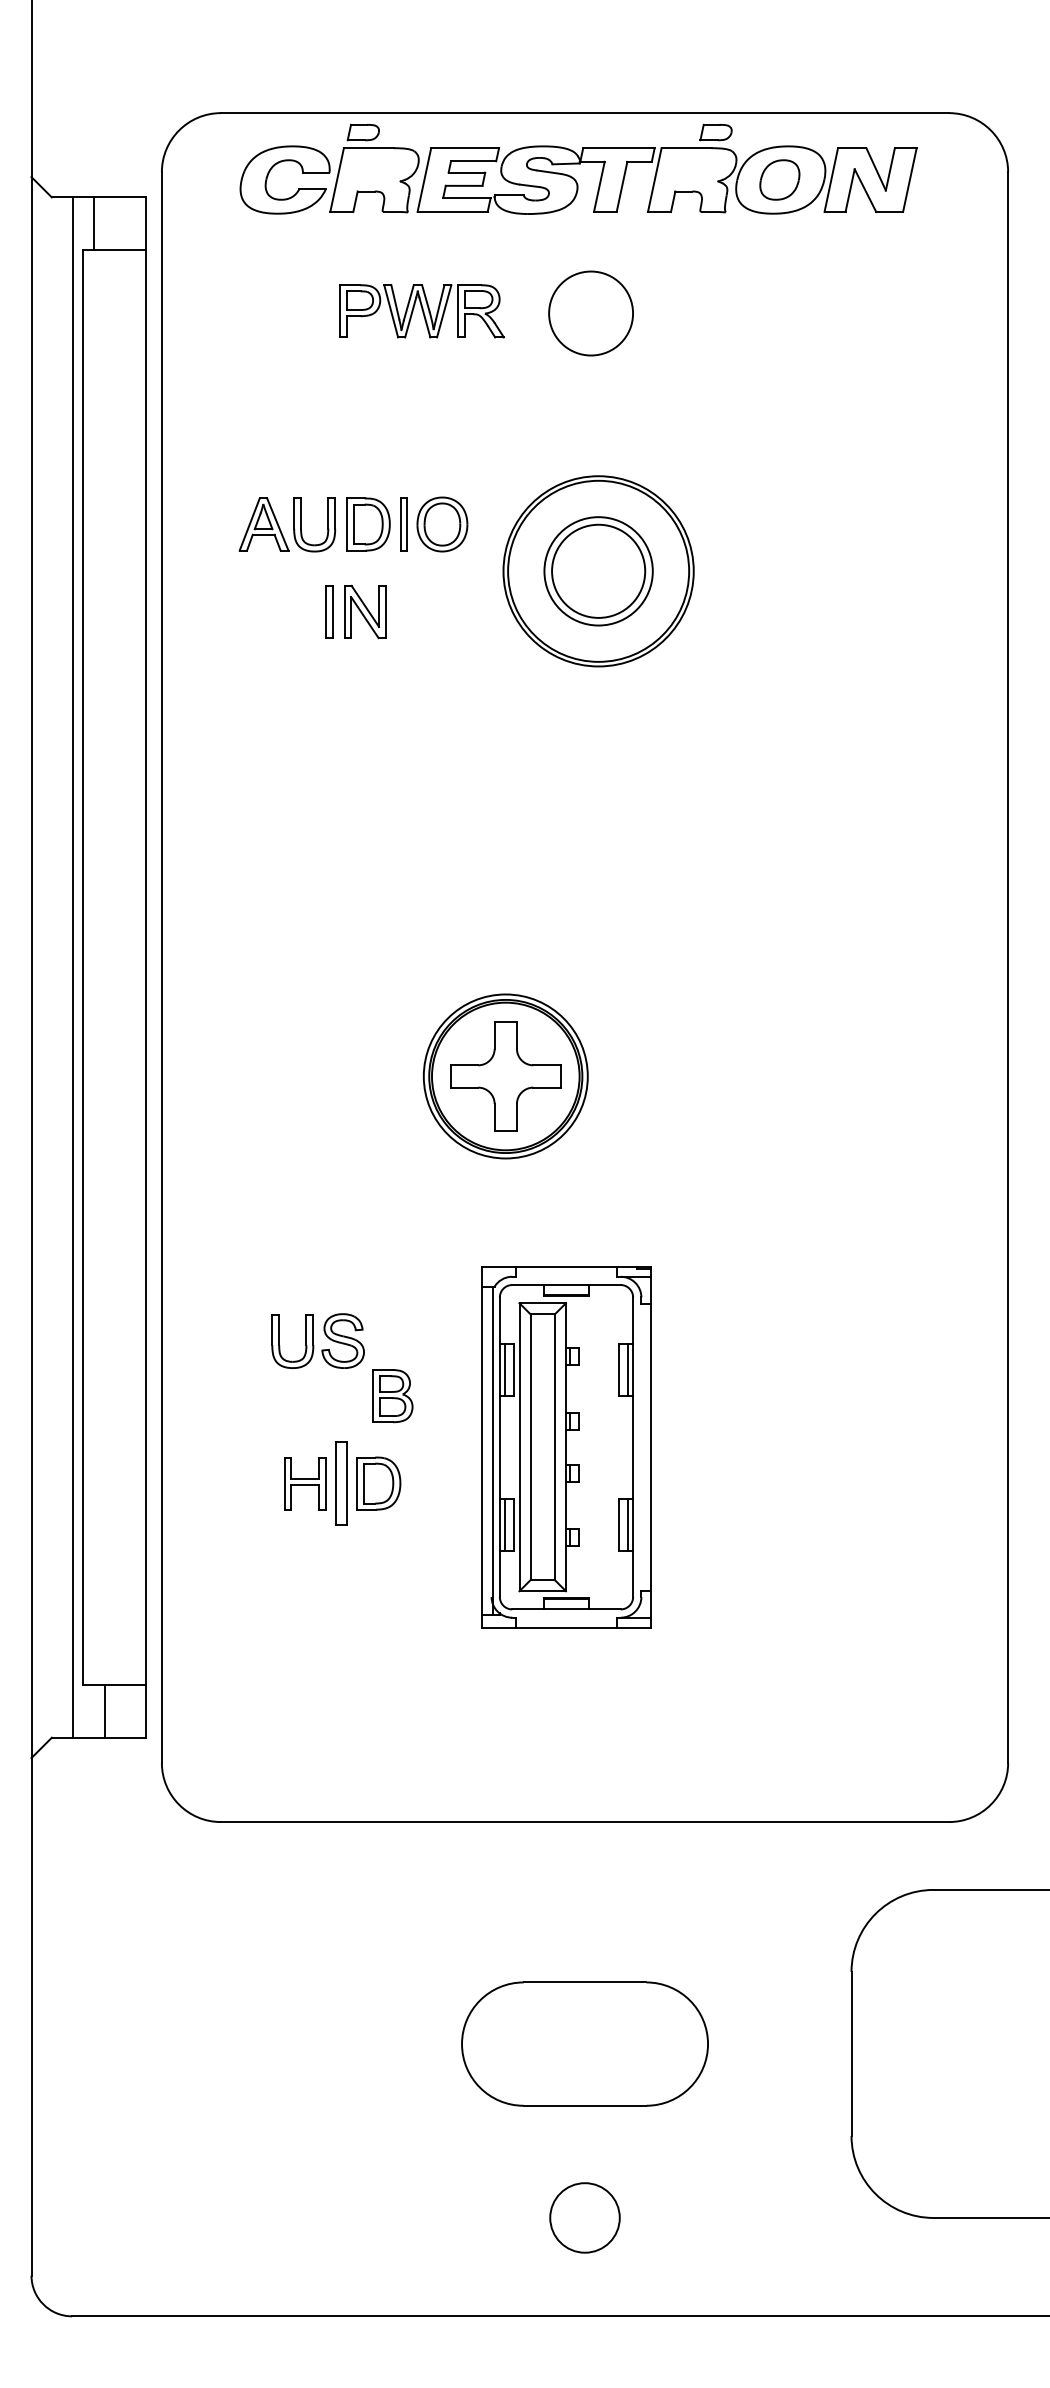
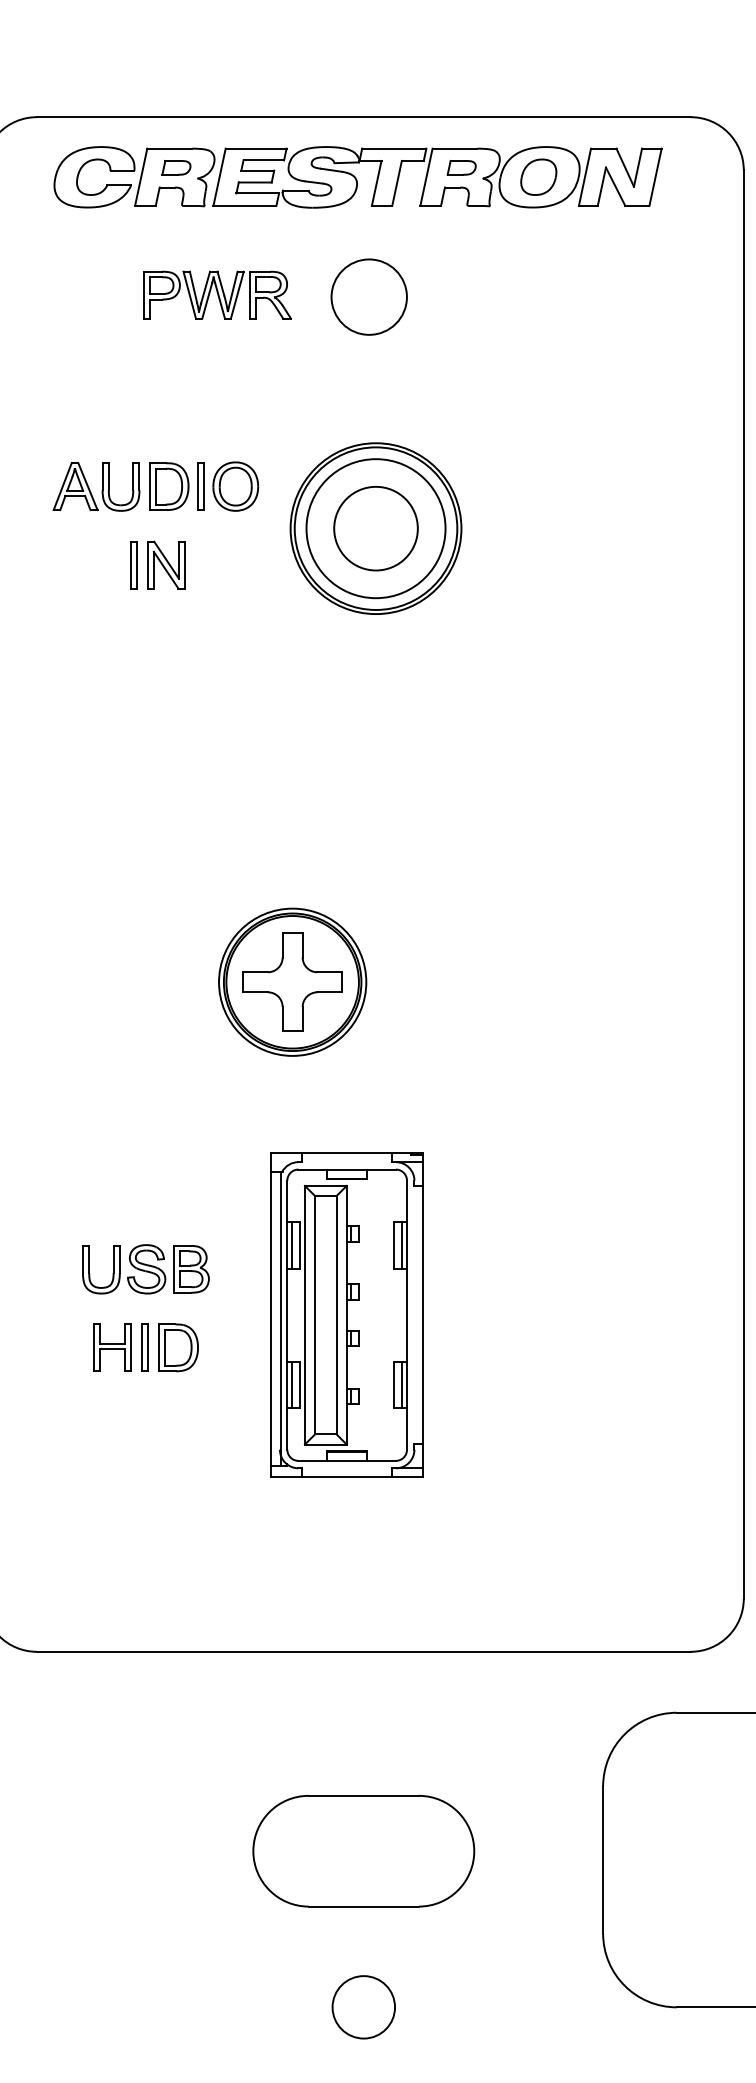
part: (362, 132) -> (175, 167), moved
part: (715, 132) -> (461, 167), moved
circle: (598, 570) -> (375, 527), size x1.43
part: (317, 1340) -> (123, 1268), moved
part: (341, 1483) -> (145, 1347), size x0.62

